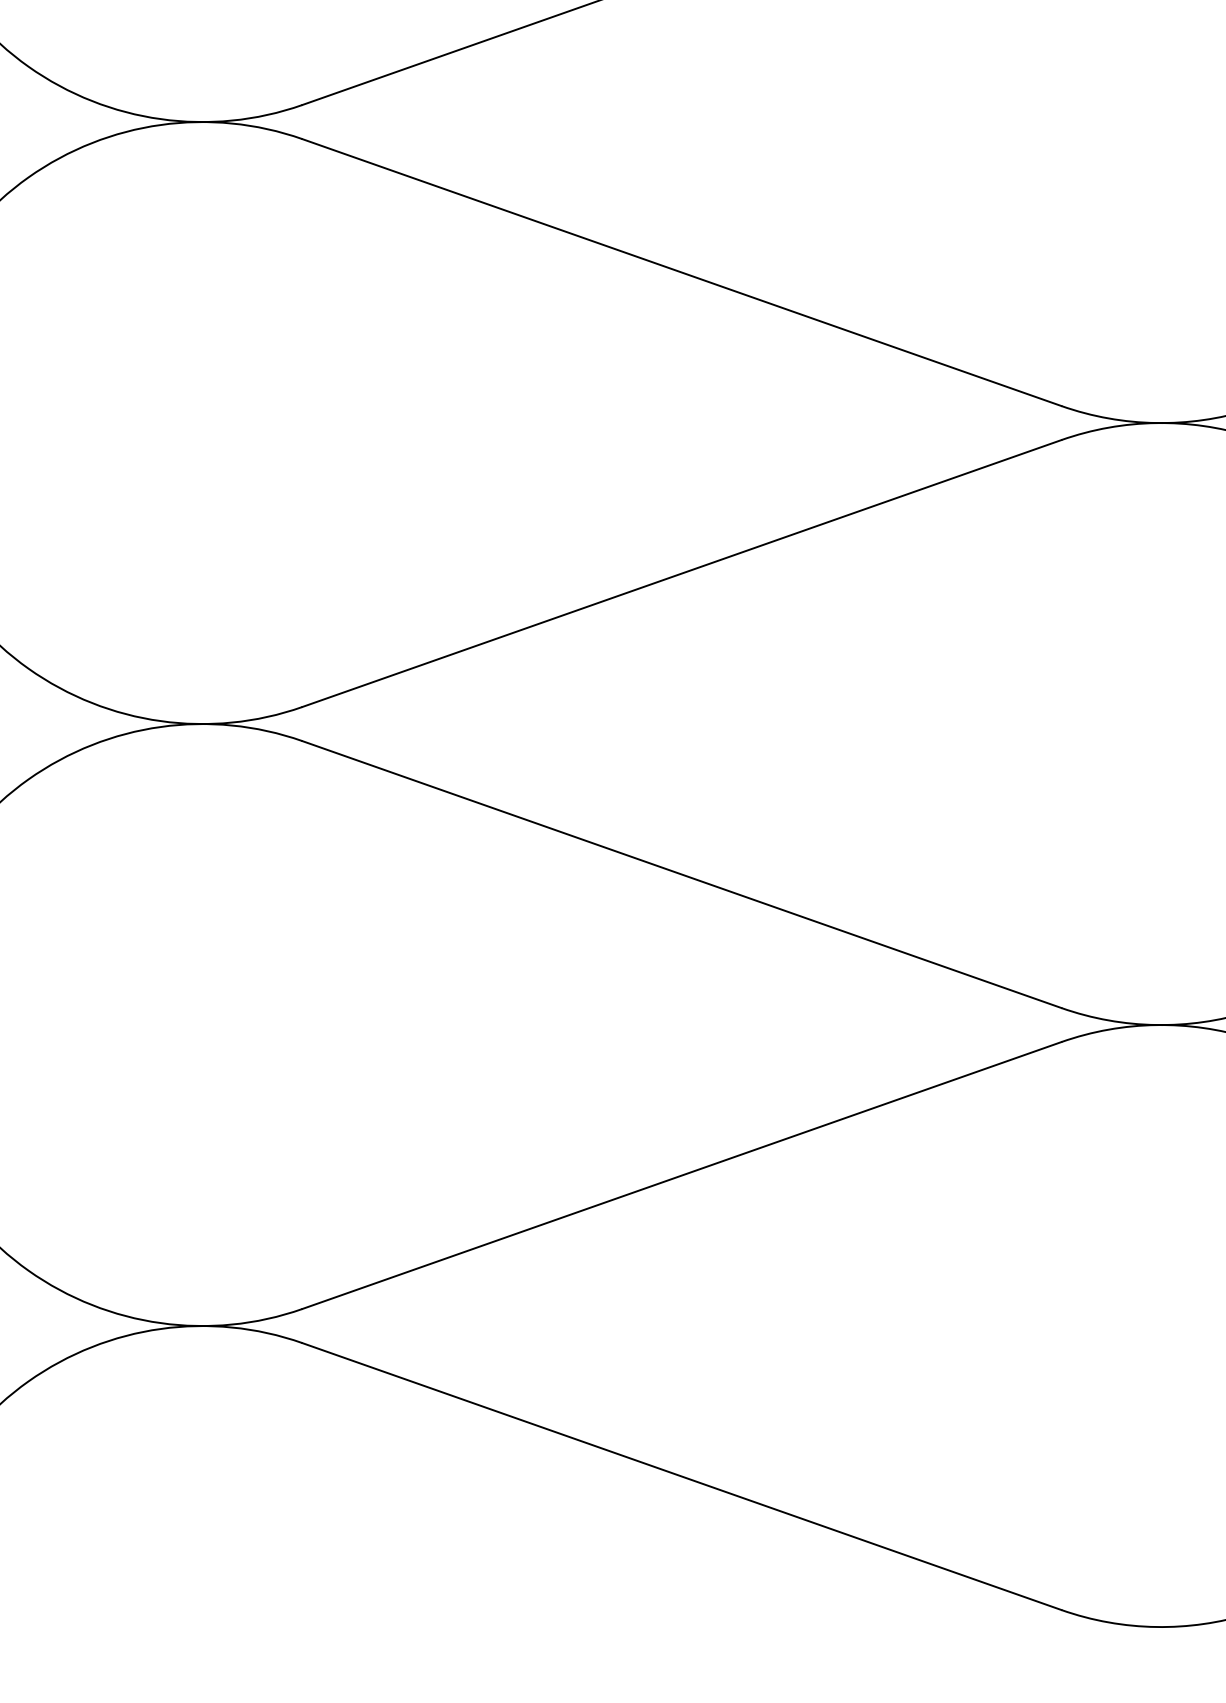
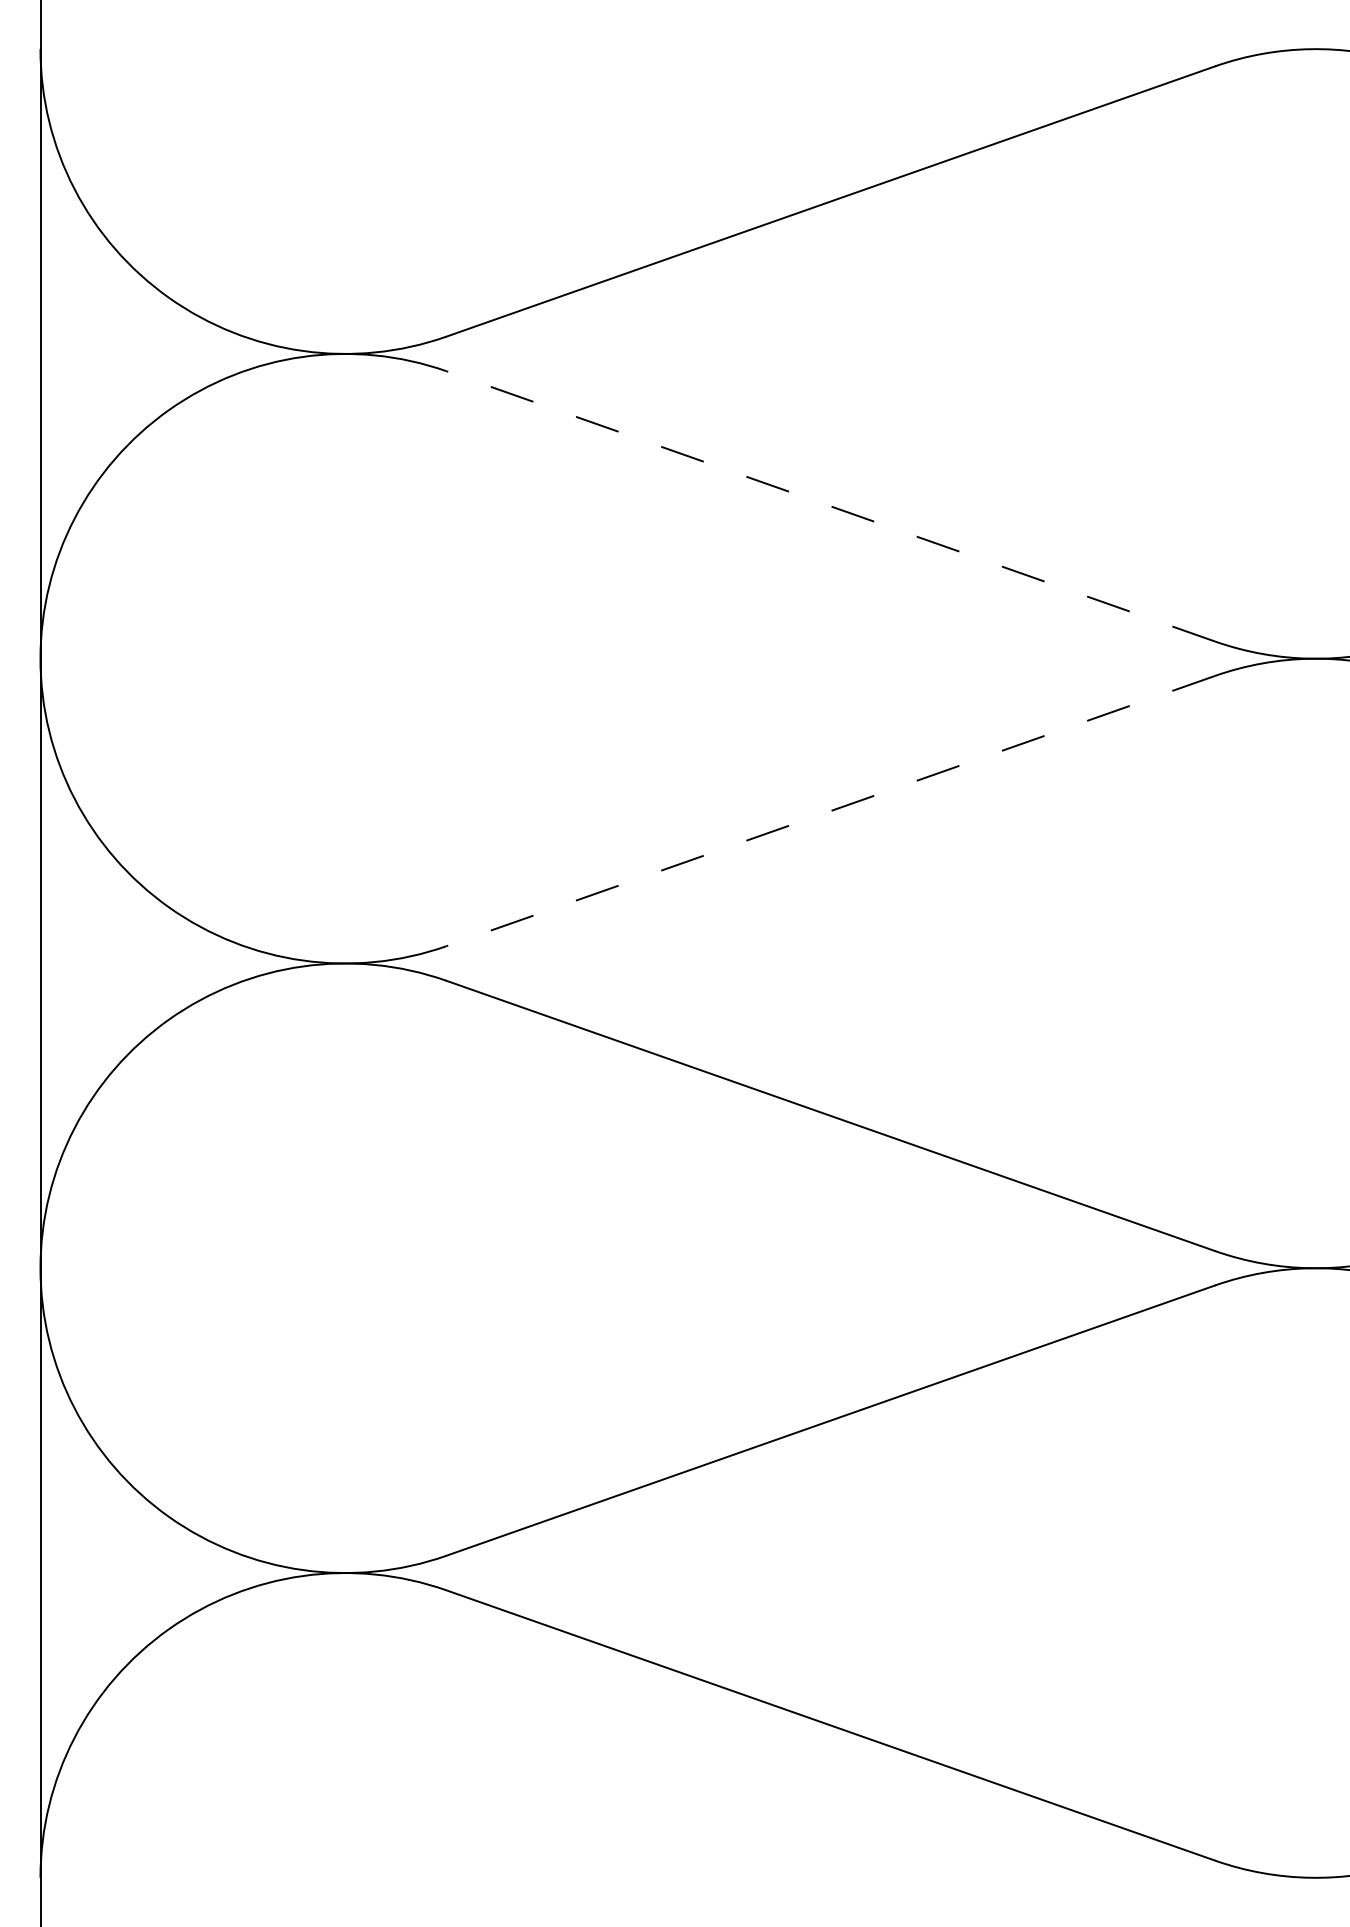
line: (681, 272) -> (830, 506), solid -> dashed
line: (681, 573) -> (830, 811), solid -> dashed

